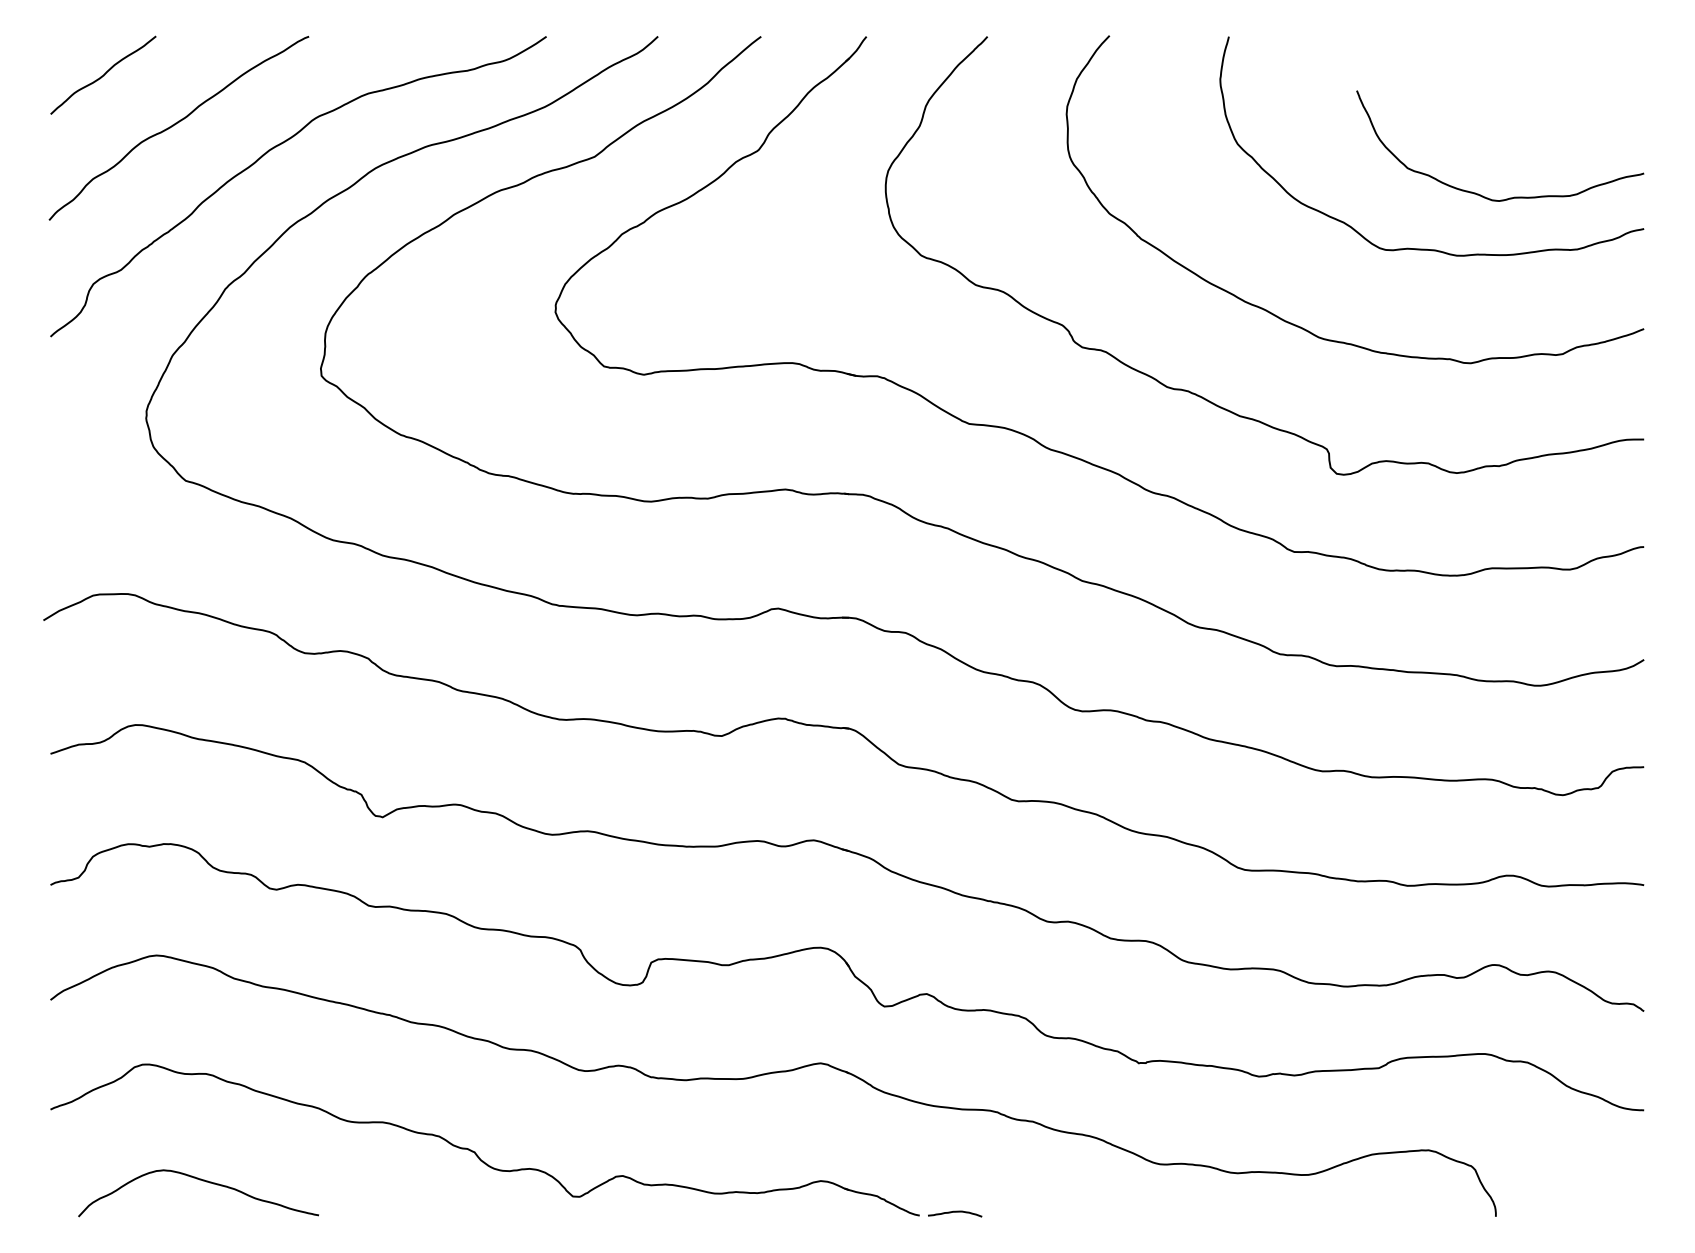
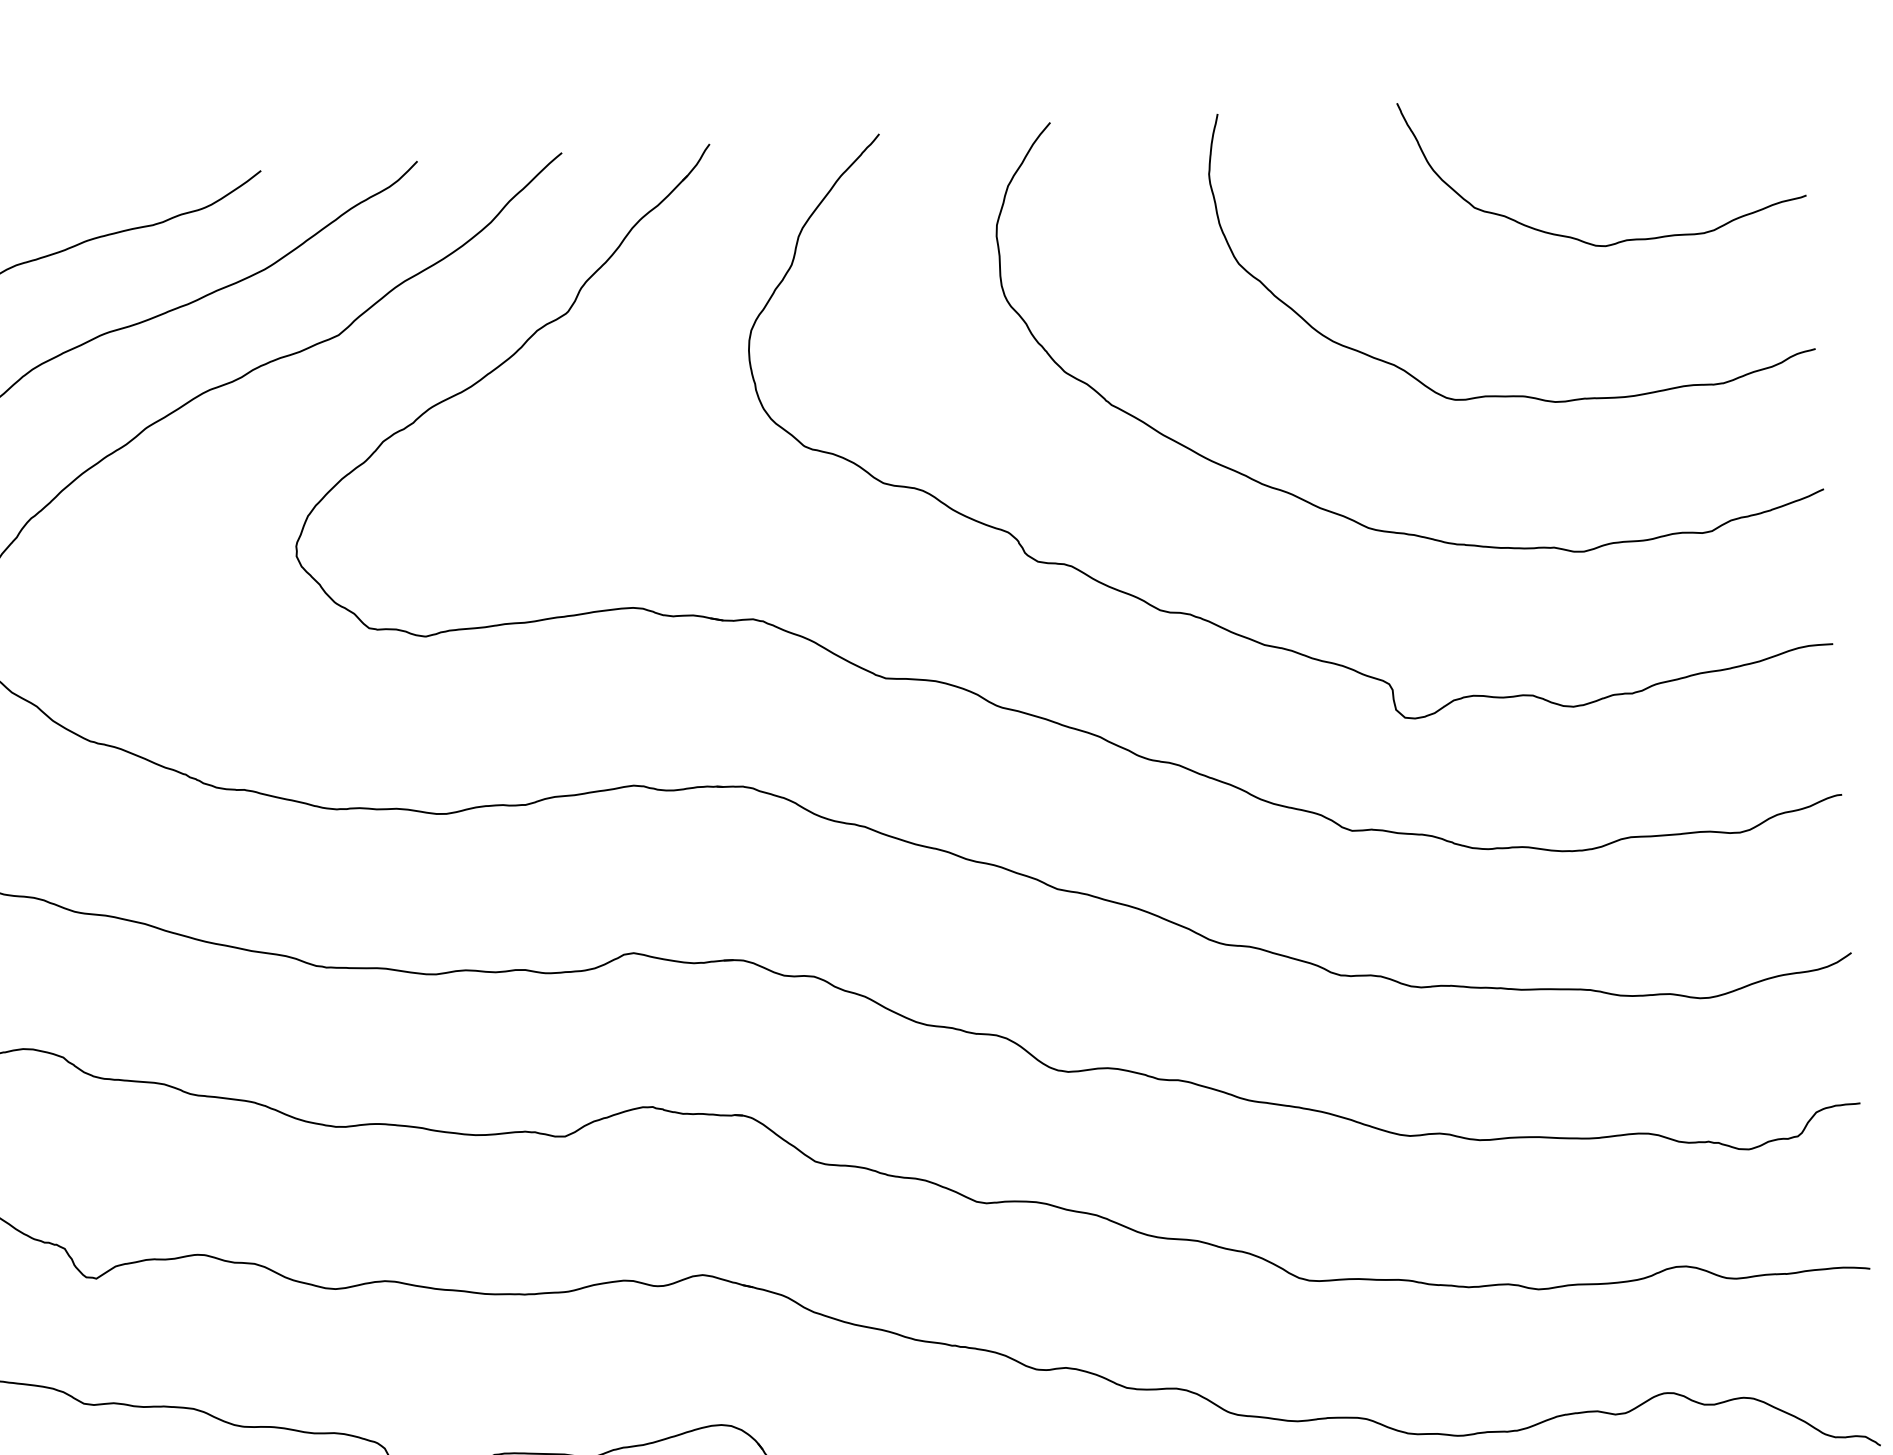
curve: (1509, 197) -> (1619, 240), moved

